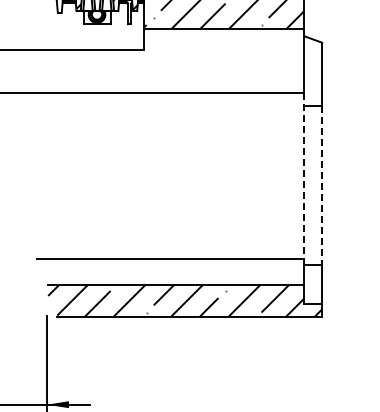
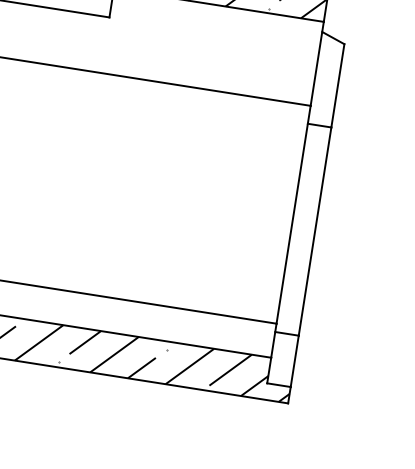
line: (304, 176) -> (293, 216), dashed -> solid
line: (322, 186) -> (315, 232), dashed -> solid

